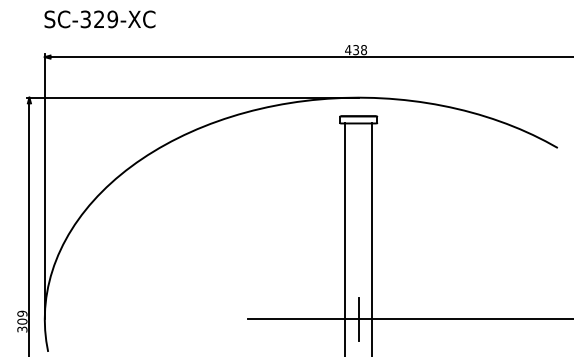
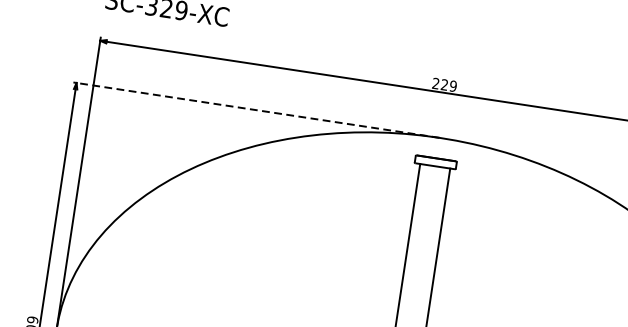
text: (356, 50) -> (444, 85), 438 -> 229
line: (192, 97) -> (256, 109), solid -> dashed

